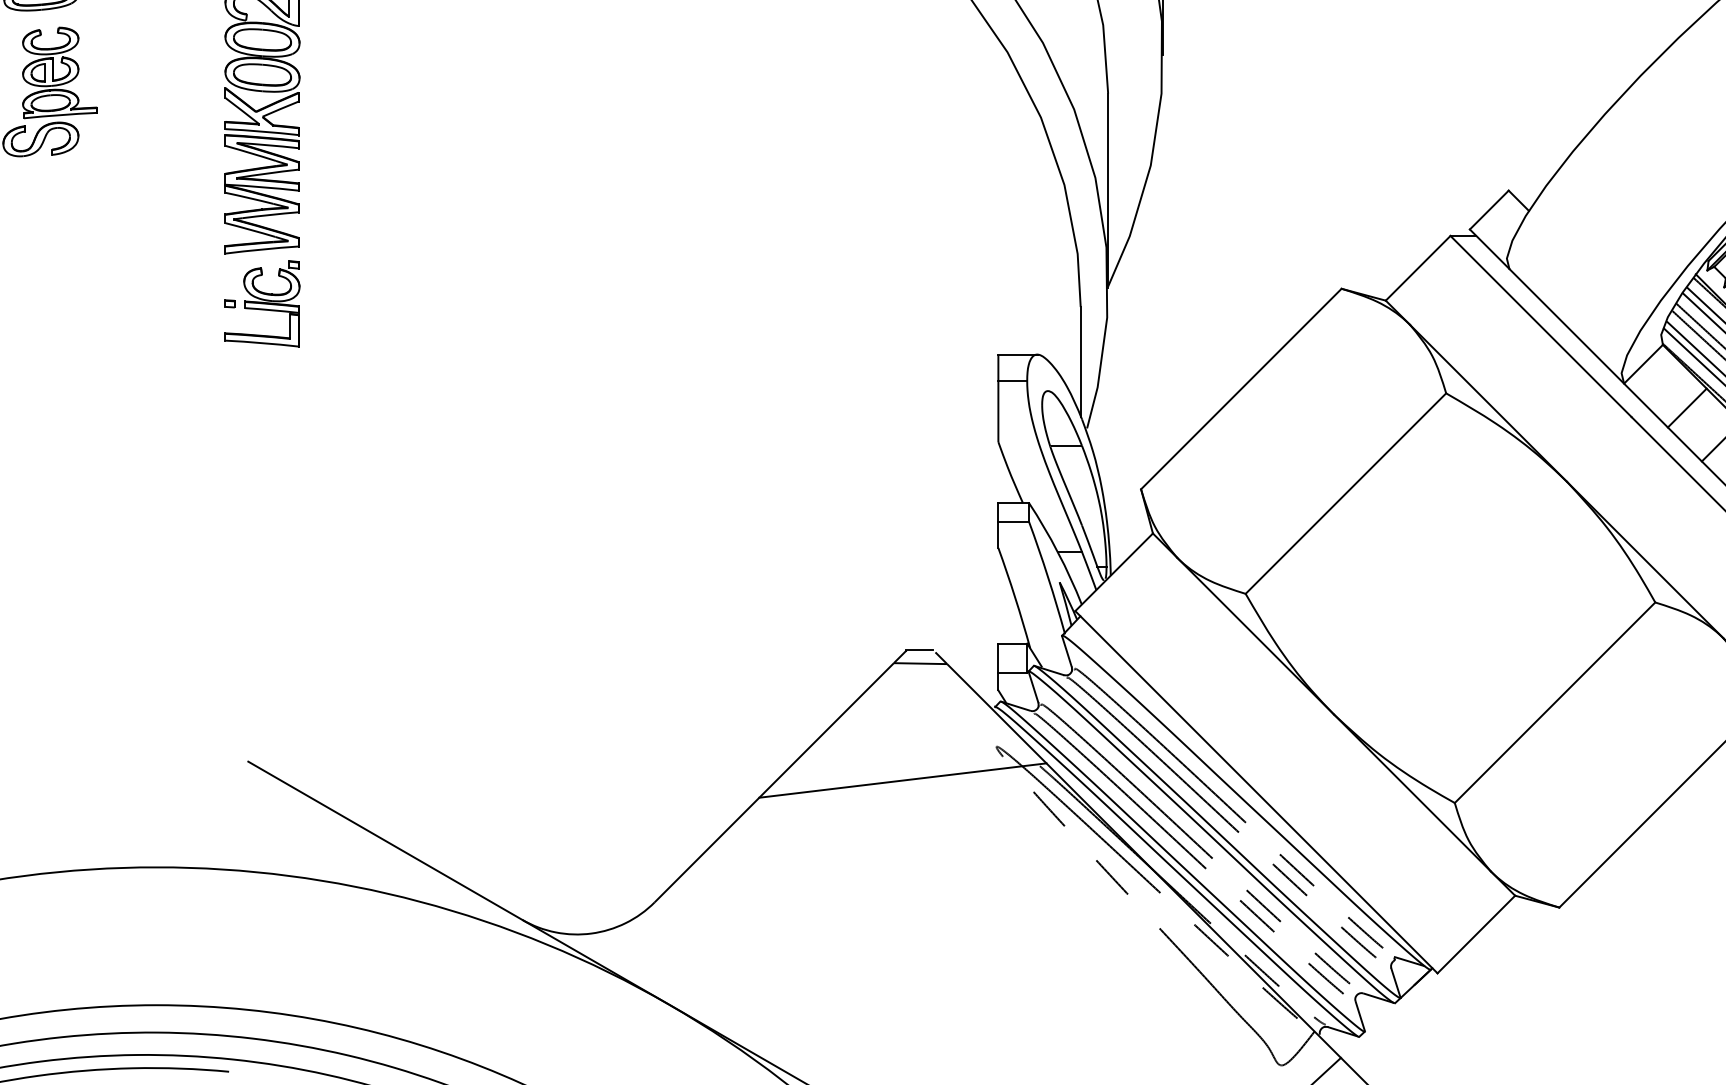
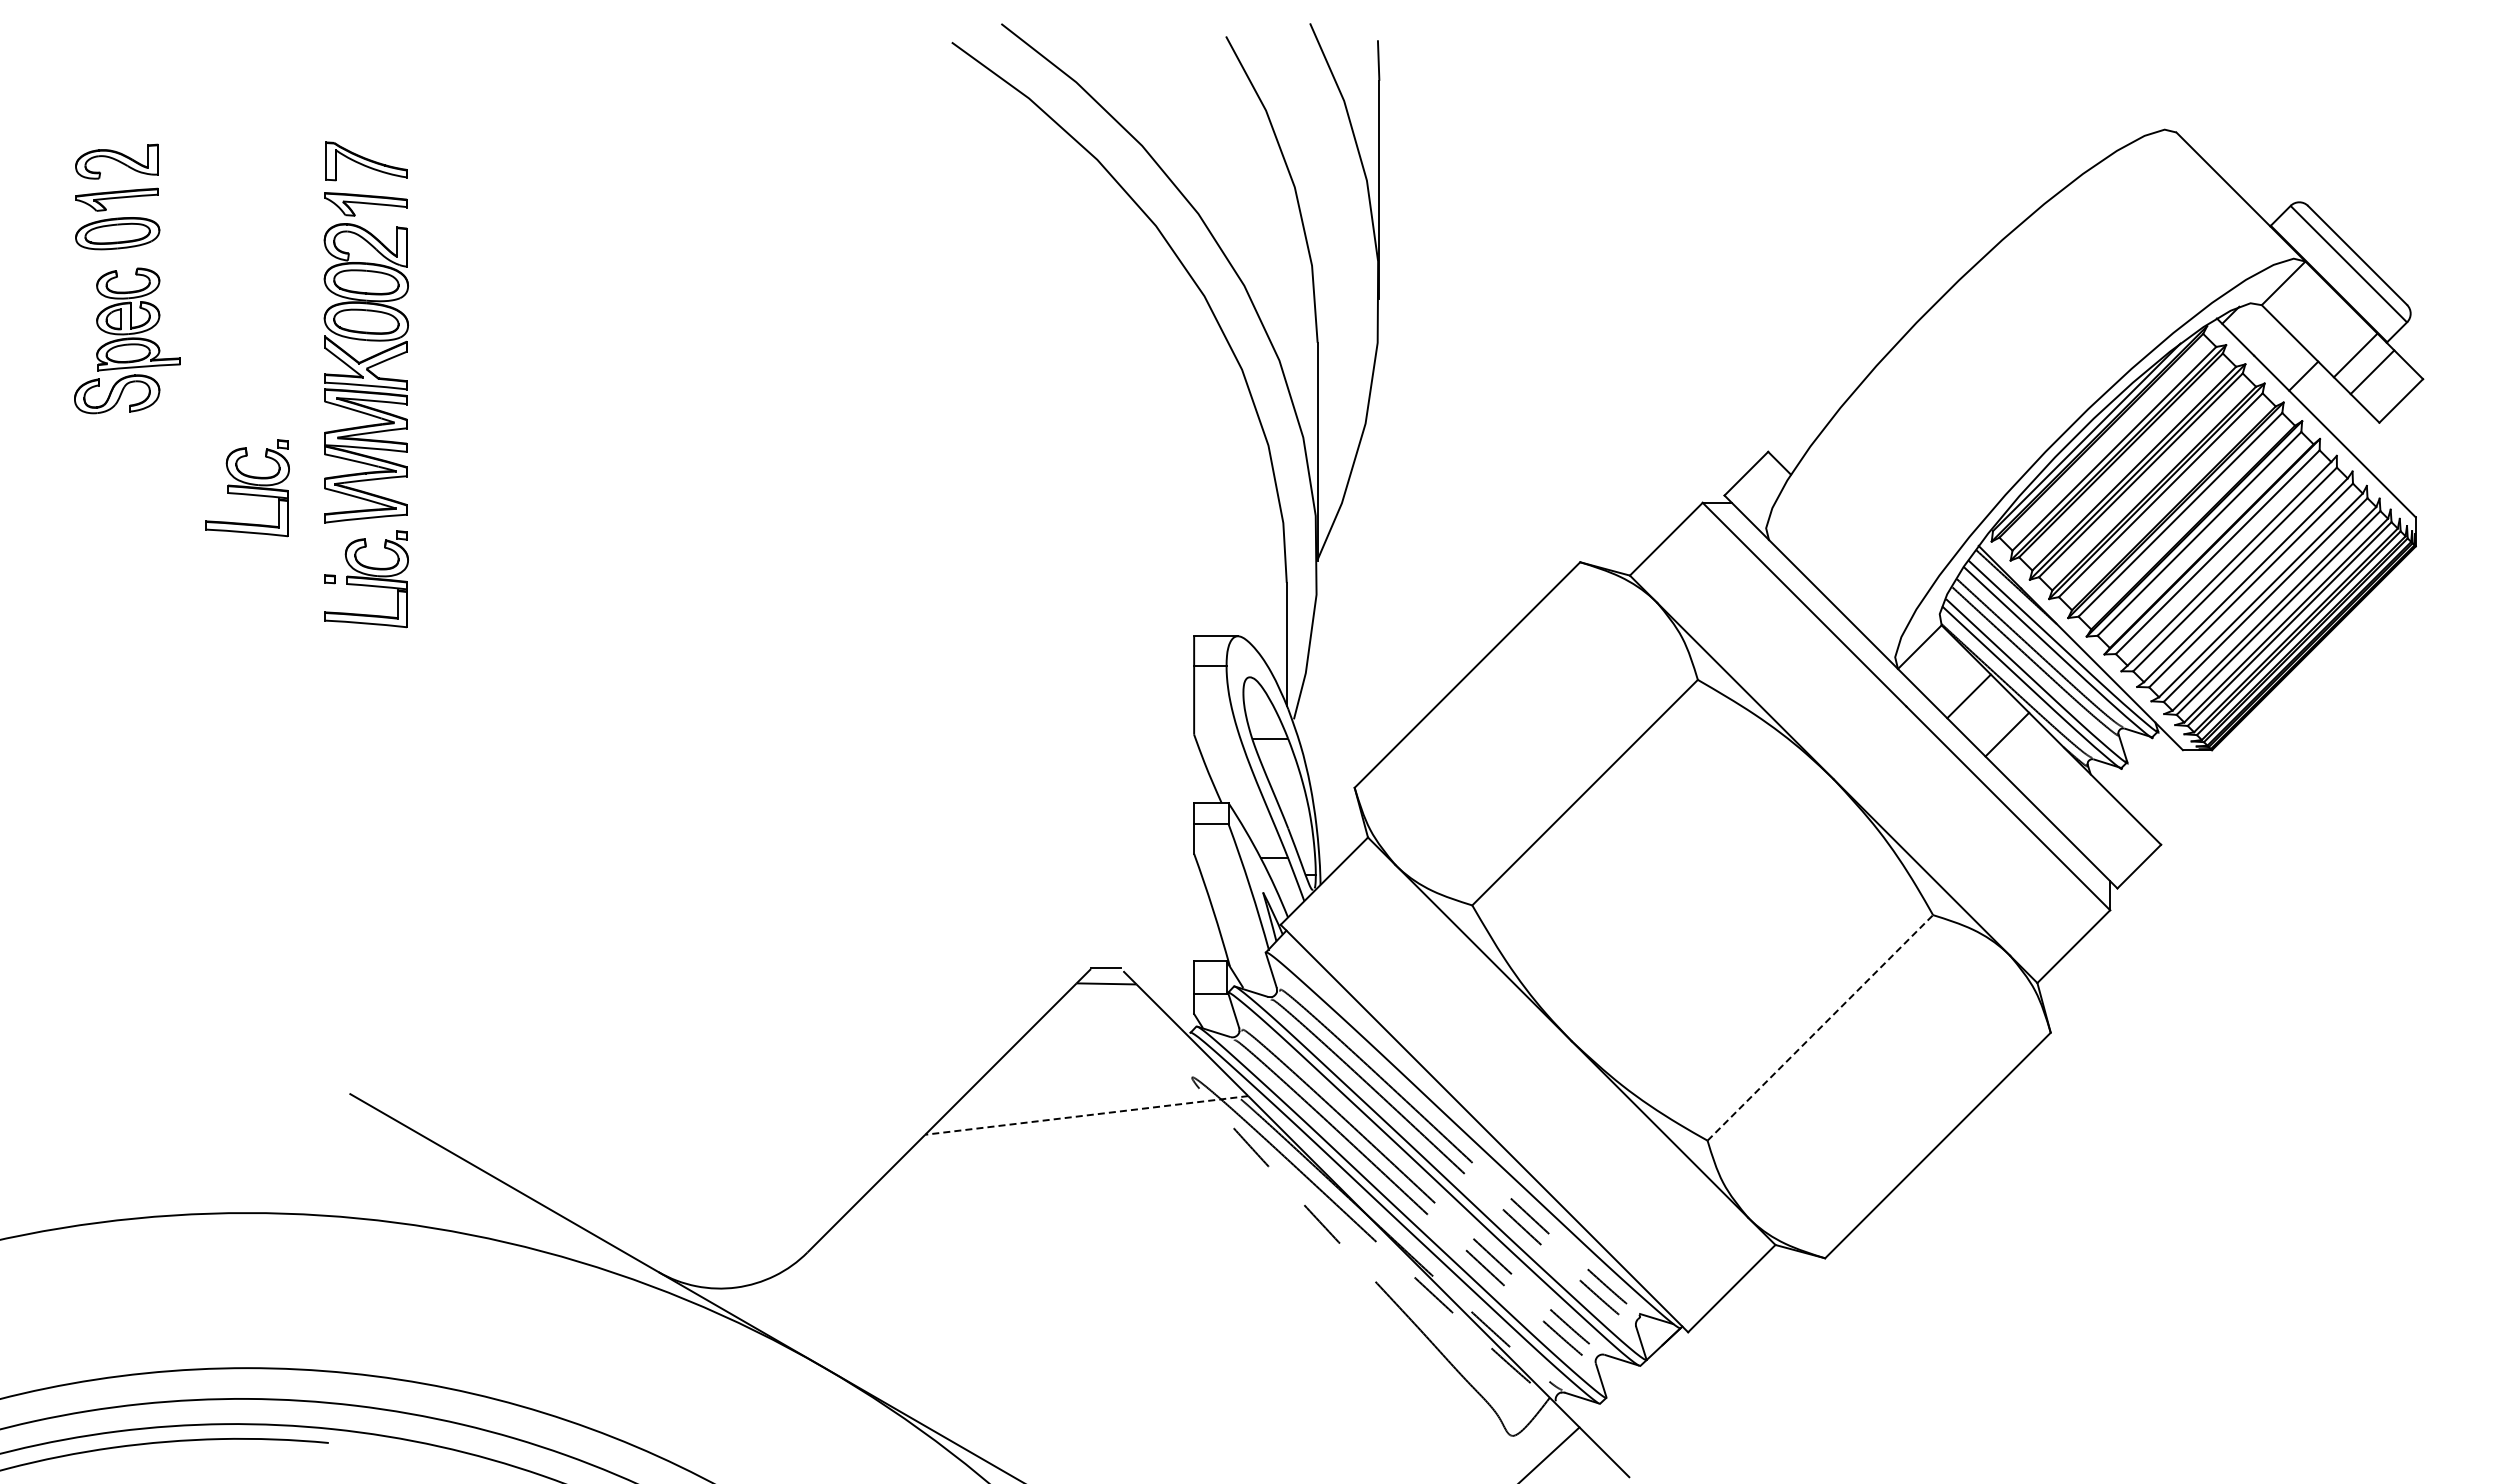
part: (156, 223) -> (247, 488), added
line: (1555, 702) -> (1820, 1027), solid -> dashed
line: (902, 780) -> (1086, 1115), solid -> dashed

